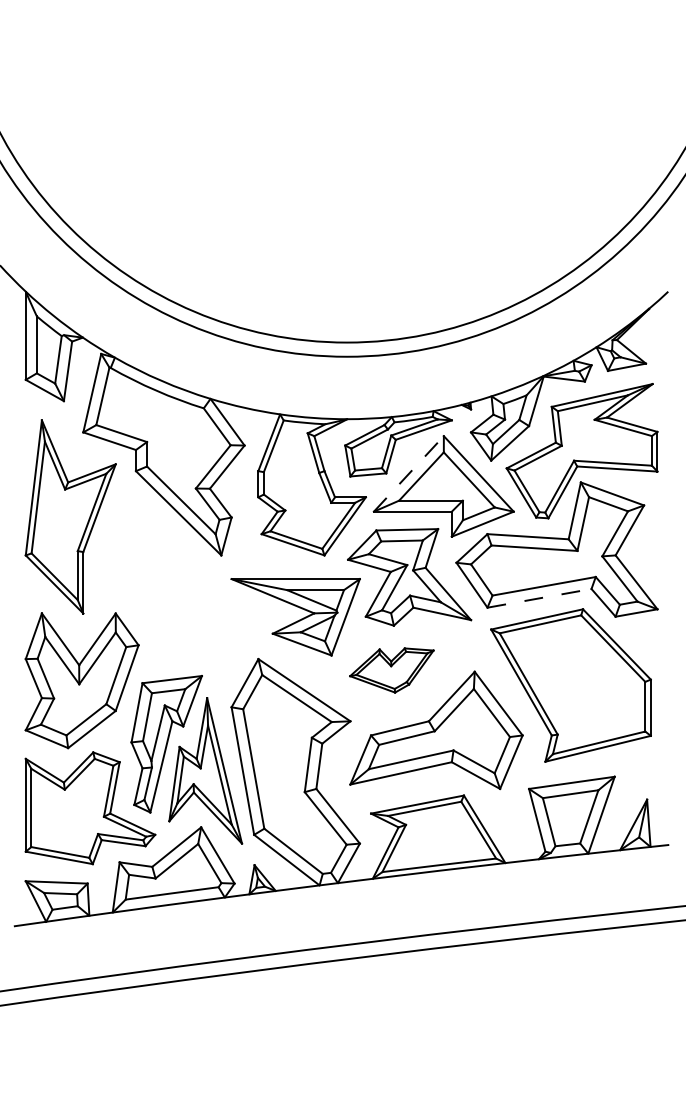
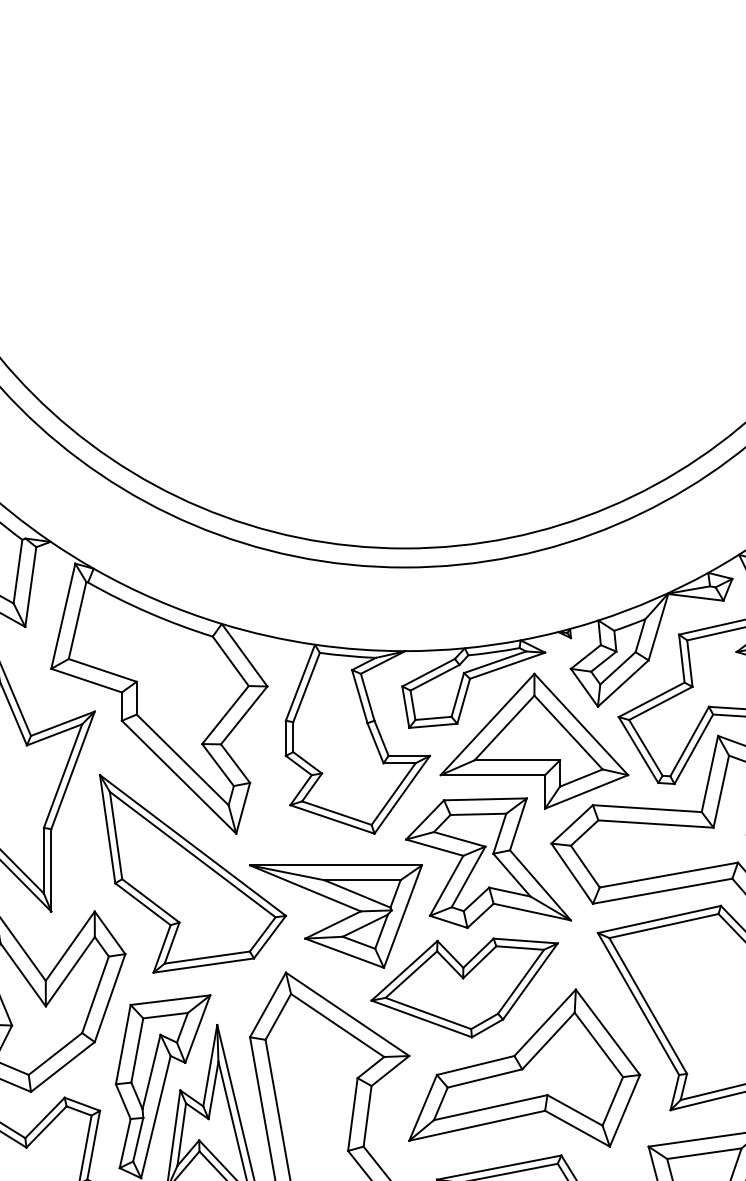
line: (409, 473) -> (488, 723), dashed -> solid
part: (188, 585) -> (192, 874), added
line: (539, 598) -> (662, 891), dashed -> solid
part: (391, 670) -> (464, 987), size x1.67

